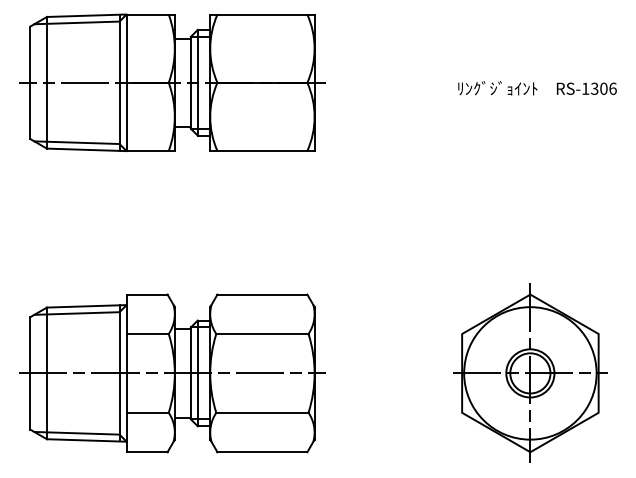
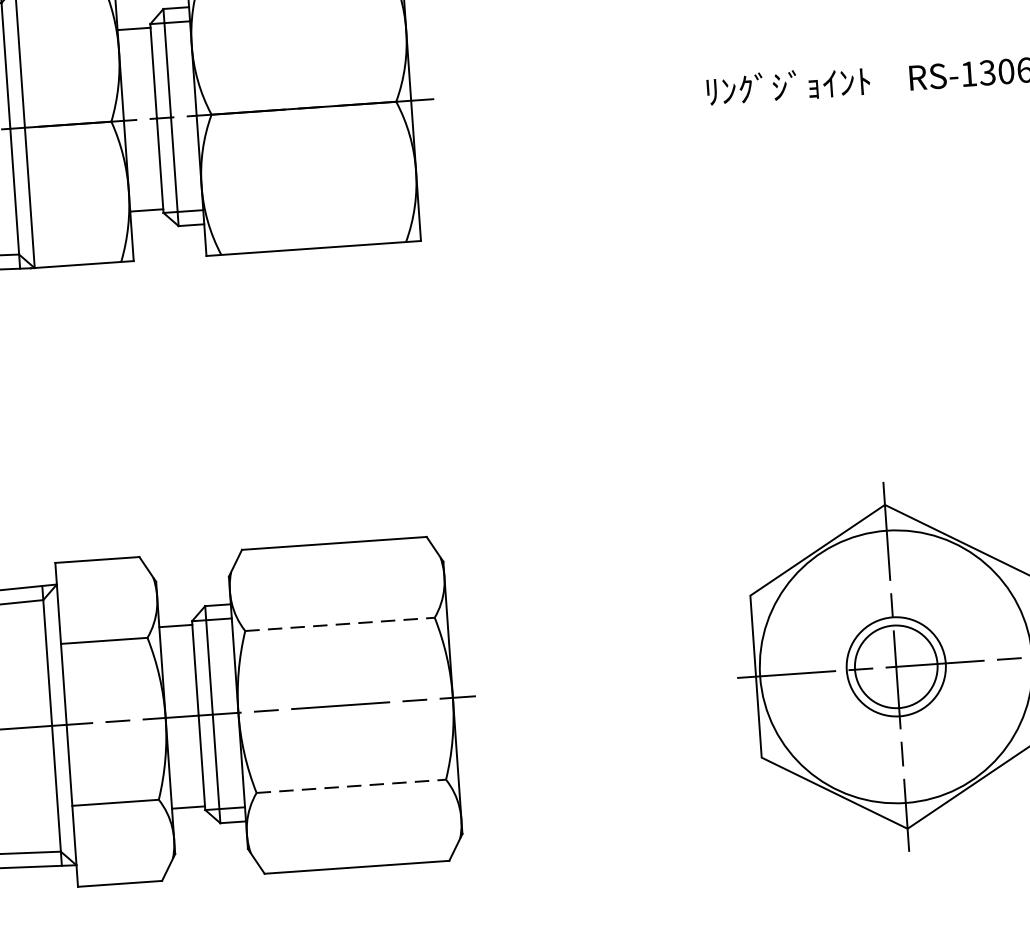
line: (262, 334) -> (340, 625), solid -> dashed
line: (262, 412) -> (351, 785), solid -> dashed

